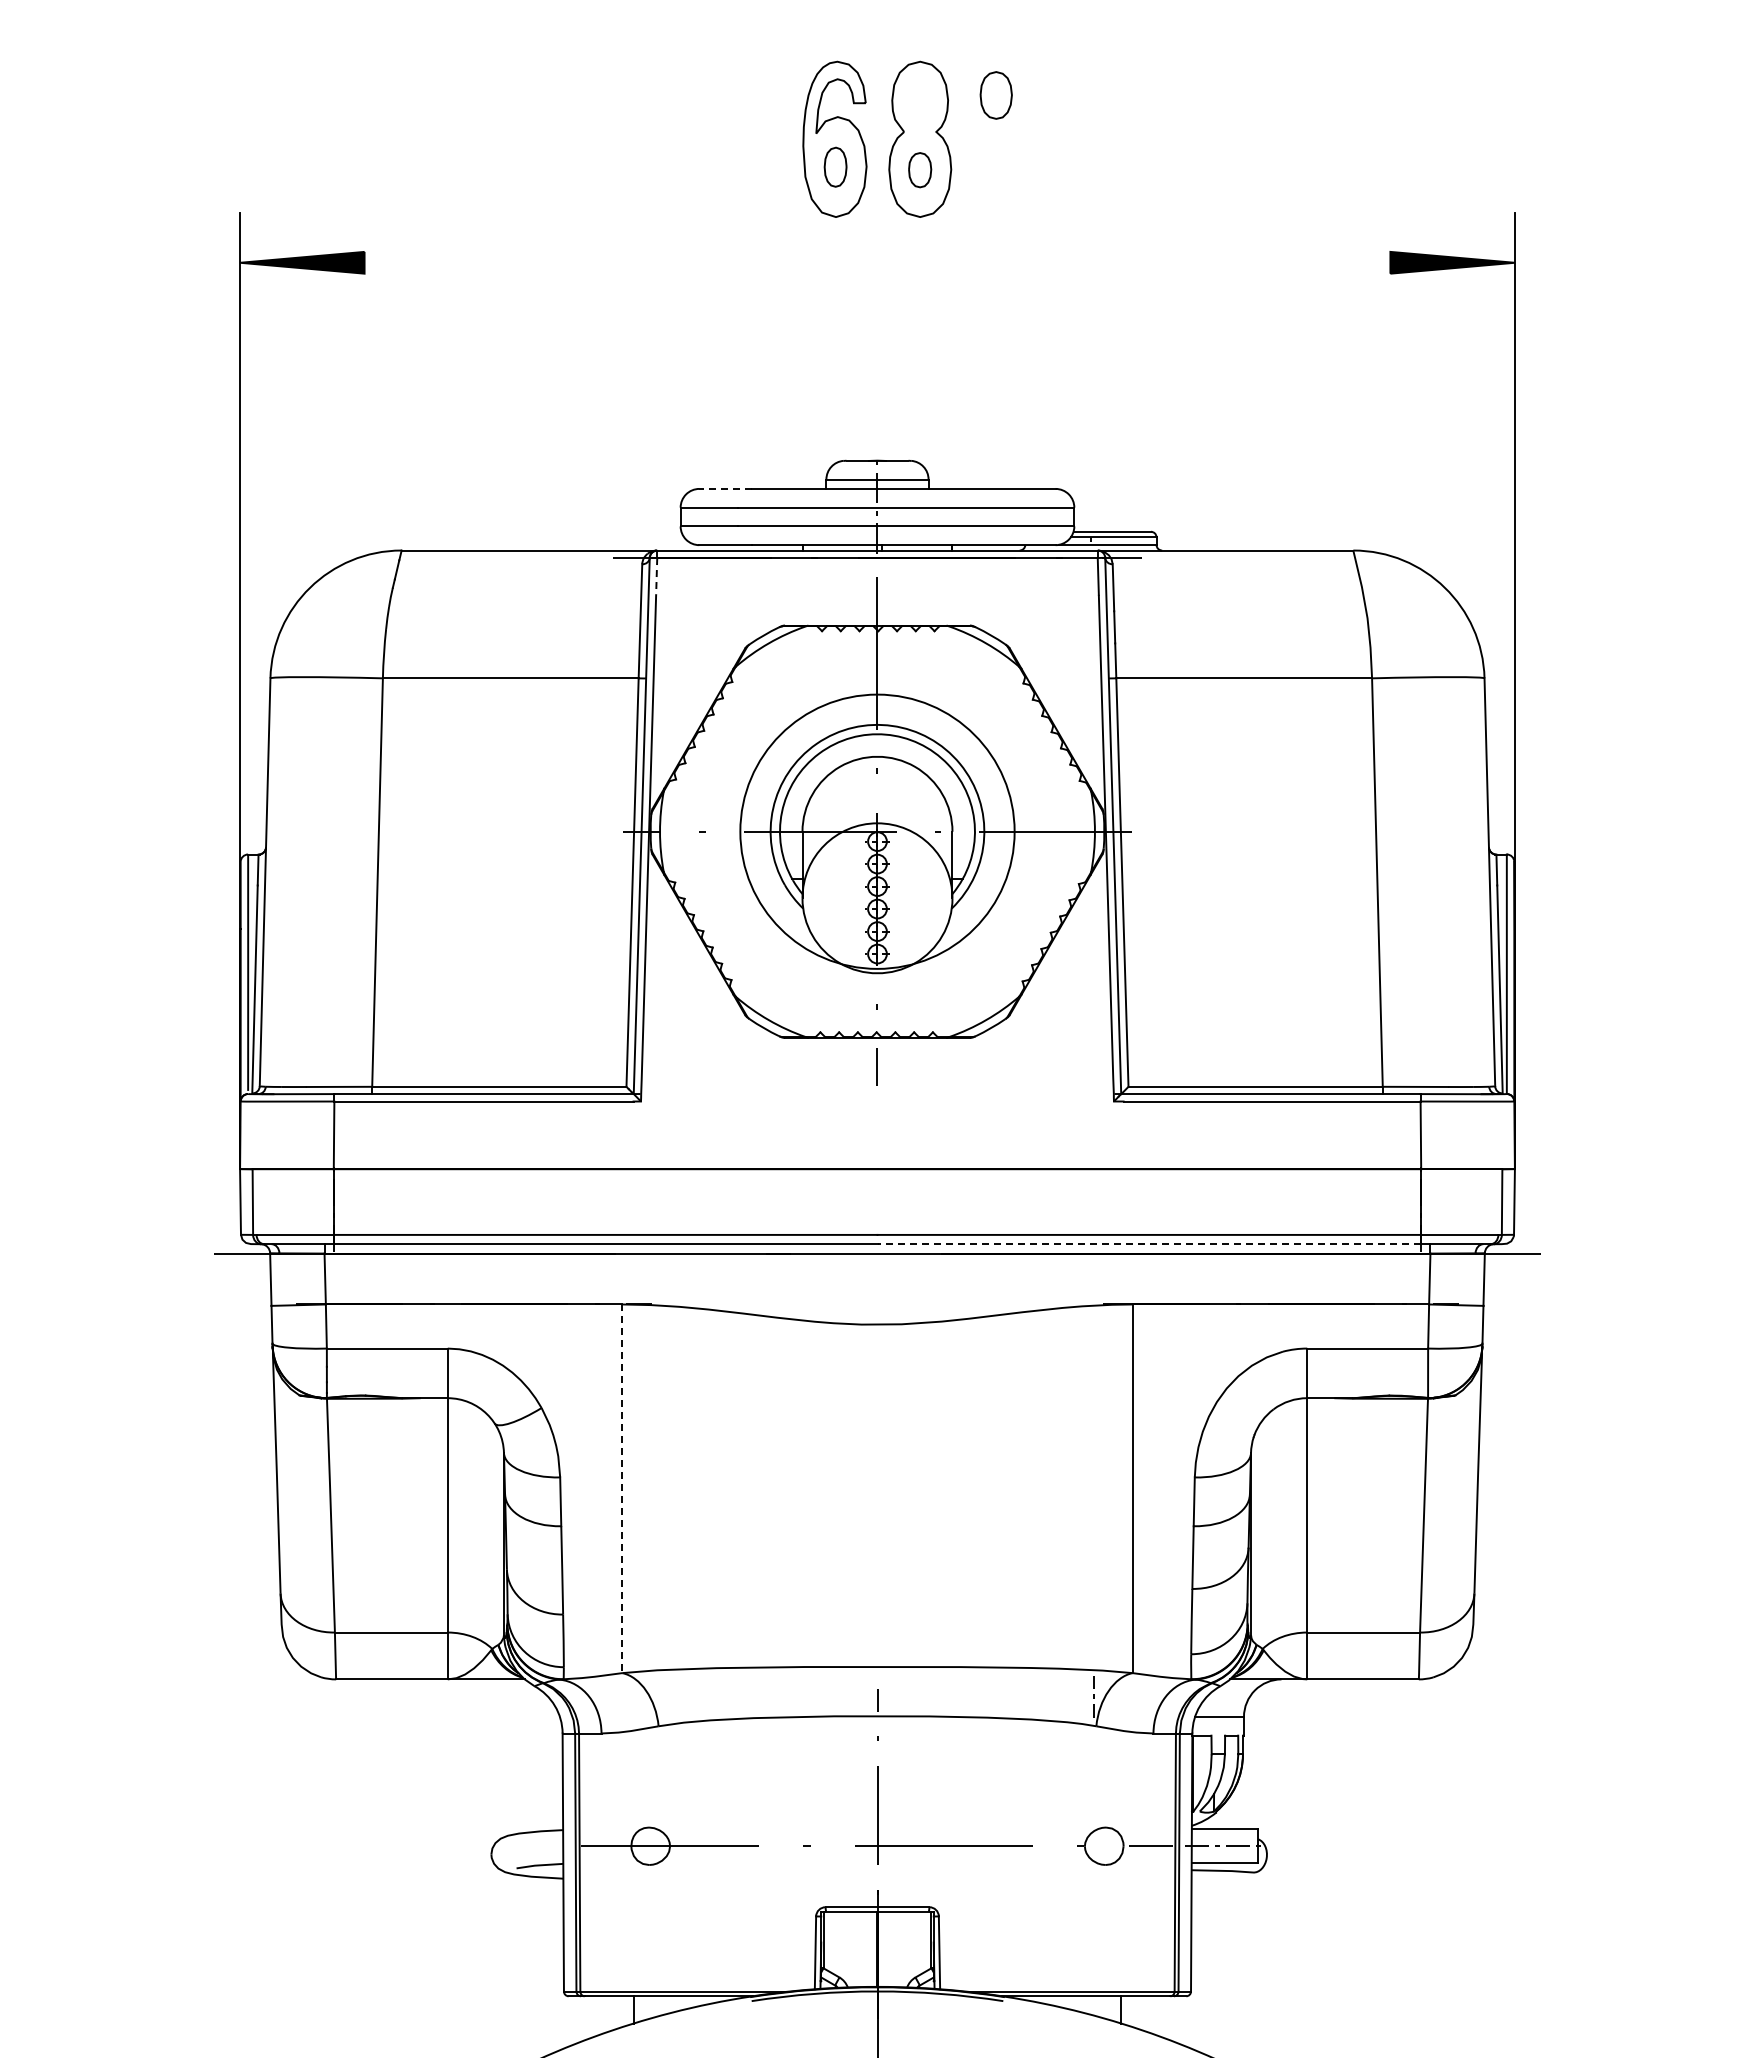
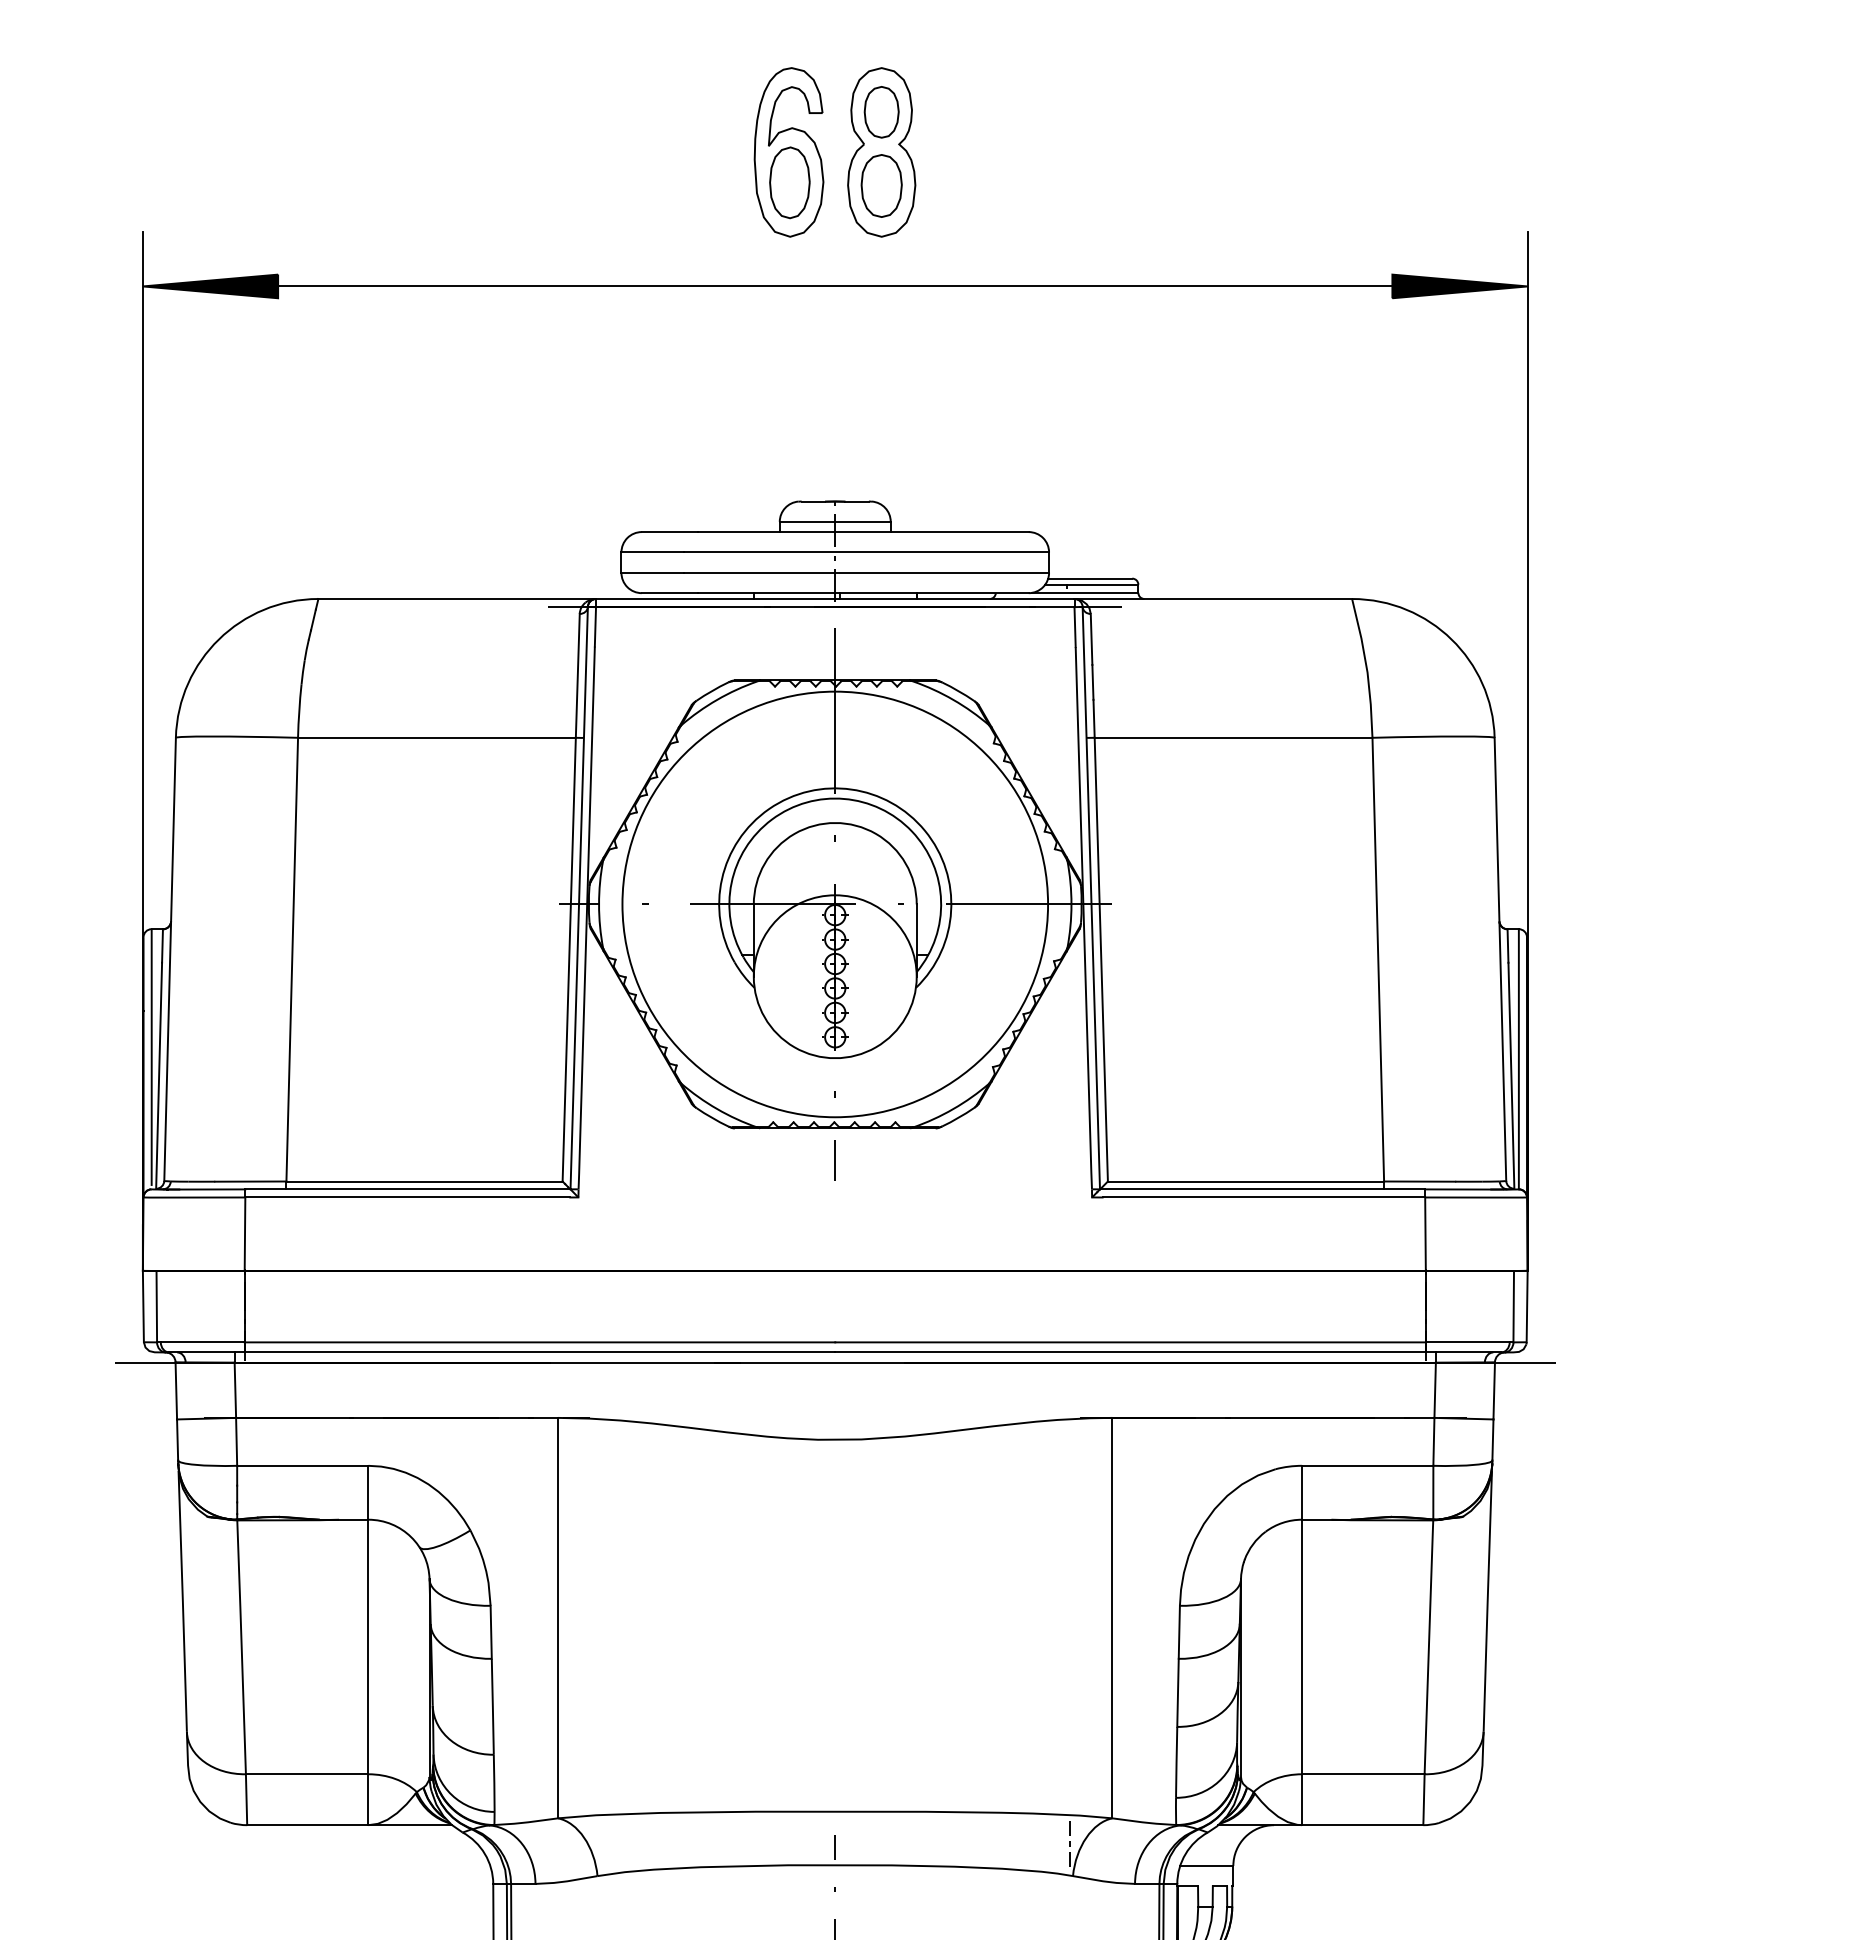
part: (995, 95) -> (880, 112), moved
part: (835, 166) -> (789, 181), size x1.67
part: (919, 169) -> (880, 185), size x1.67
line: (877, 262) -> (835, 286), added
line: (724, 488) -> (669, 531), dashed -> solid
line: (656, 576) -> (595, 627), dashed -> solid
circle: (877, 831) -> (835, 904), size x1.43
line: (1149, 1244) -> (1130, 1352), dashed -> solid
line: (622, 1489) -> (558, 1618), dashed -> solid

